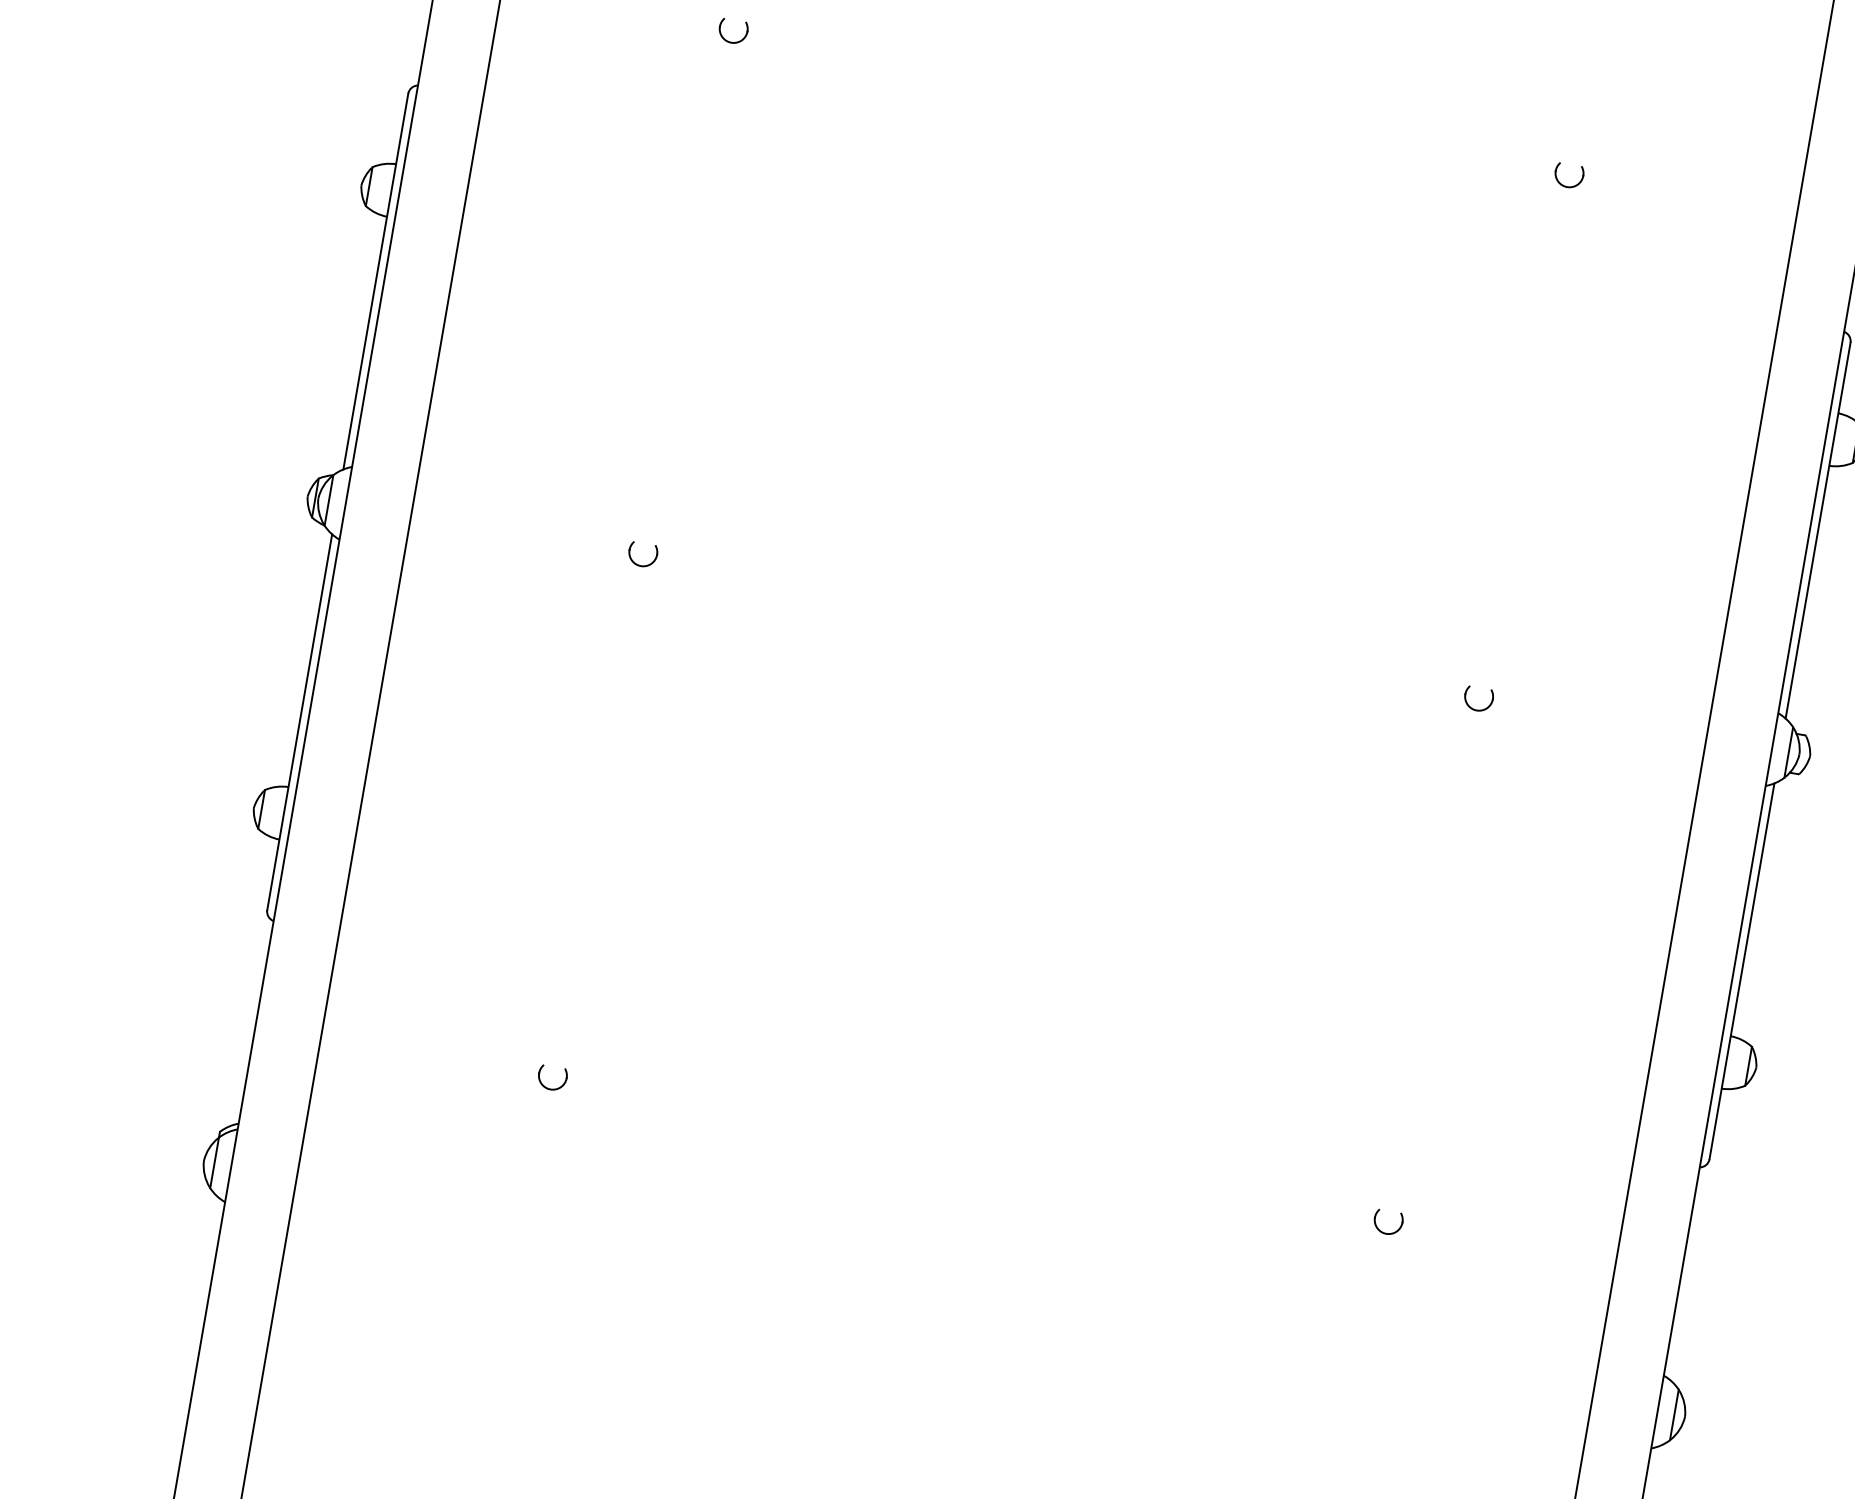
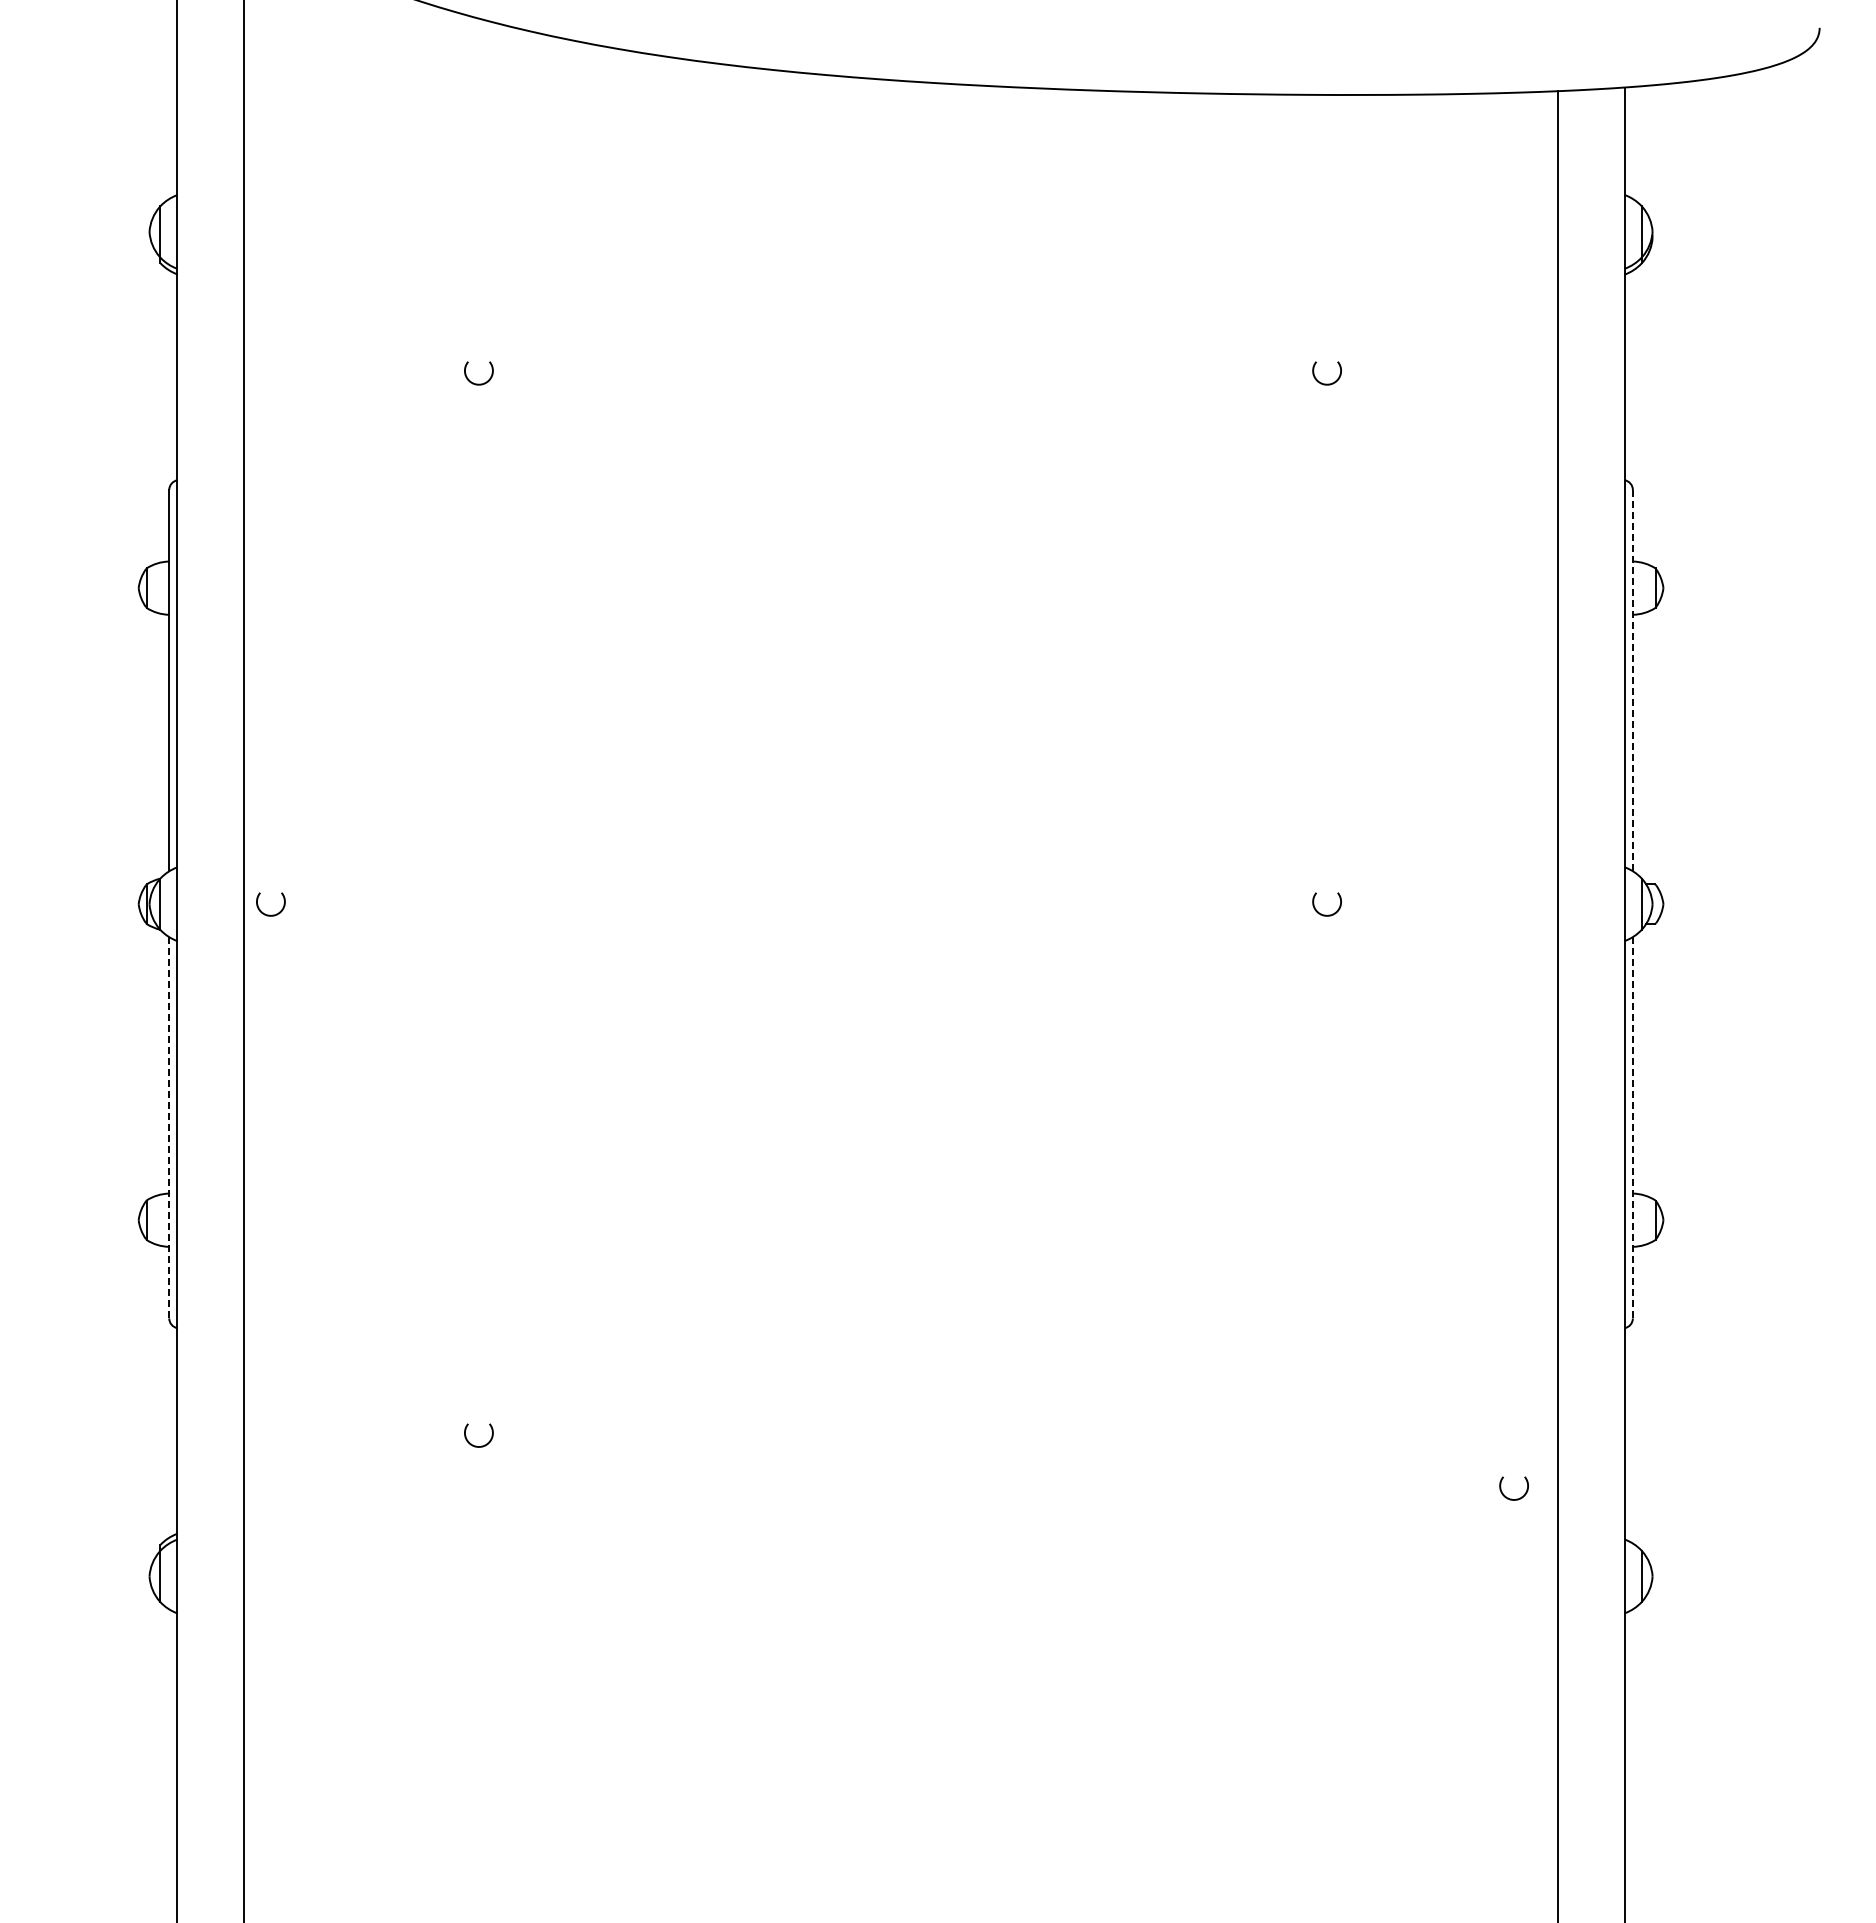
line: (1817, 530) -> (1632, 680), solid -> dashed
part: (639, 564) -> (269, 914), moved
line: (300, 721) -> (169, 1127), solid -> dashed
line: (1741, 971) -> (1632, 1127), solid -> dashed
part: (1384, 1231) -> (1511, 1498), moved

